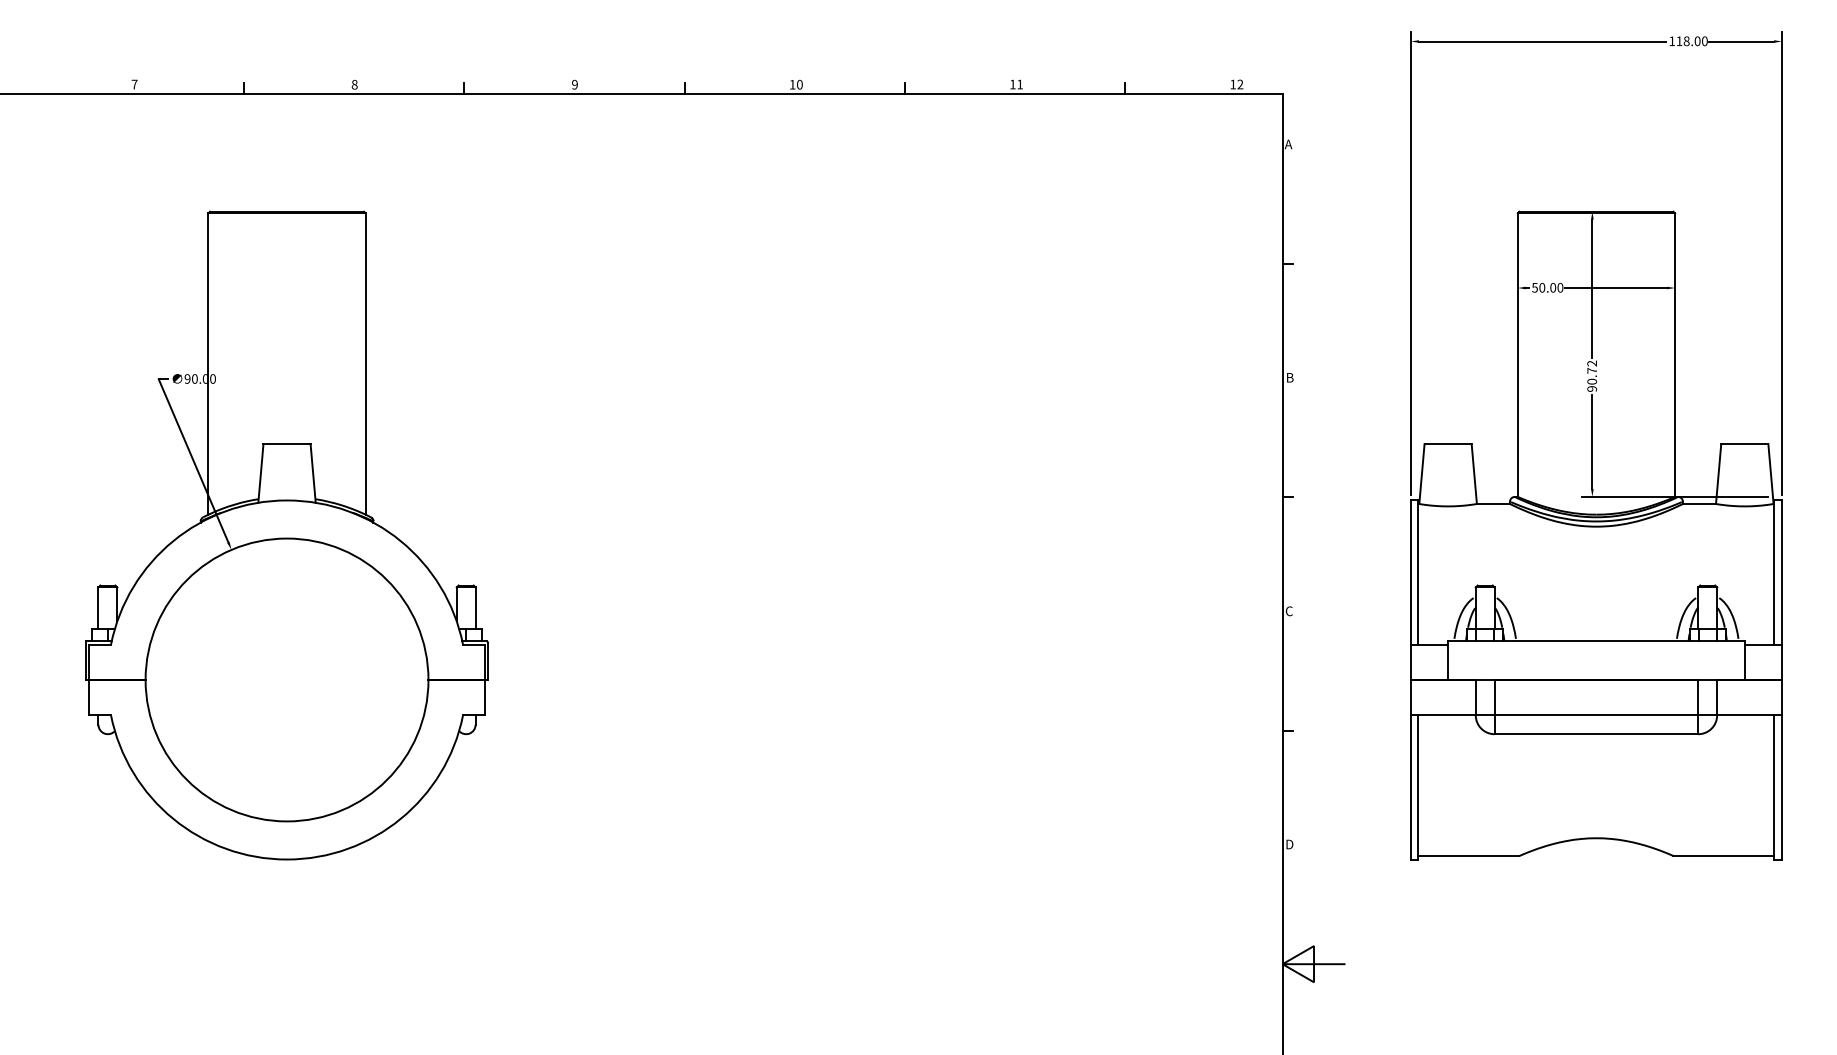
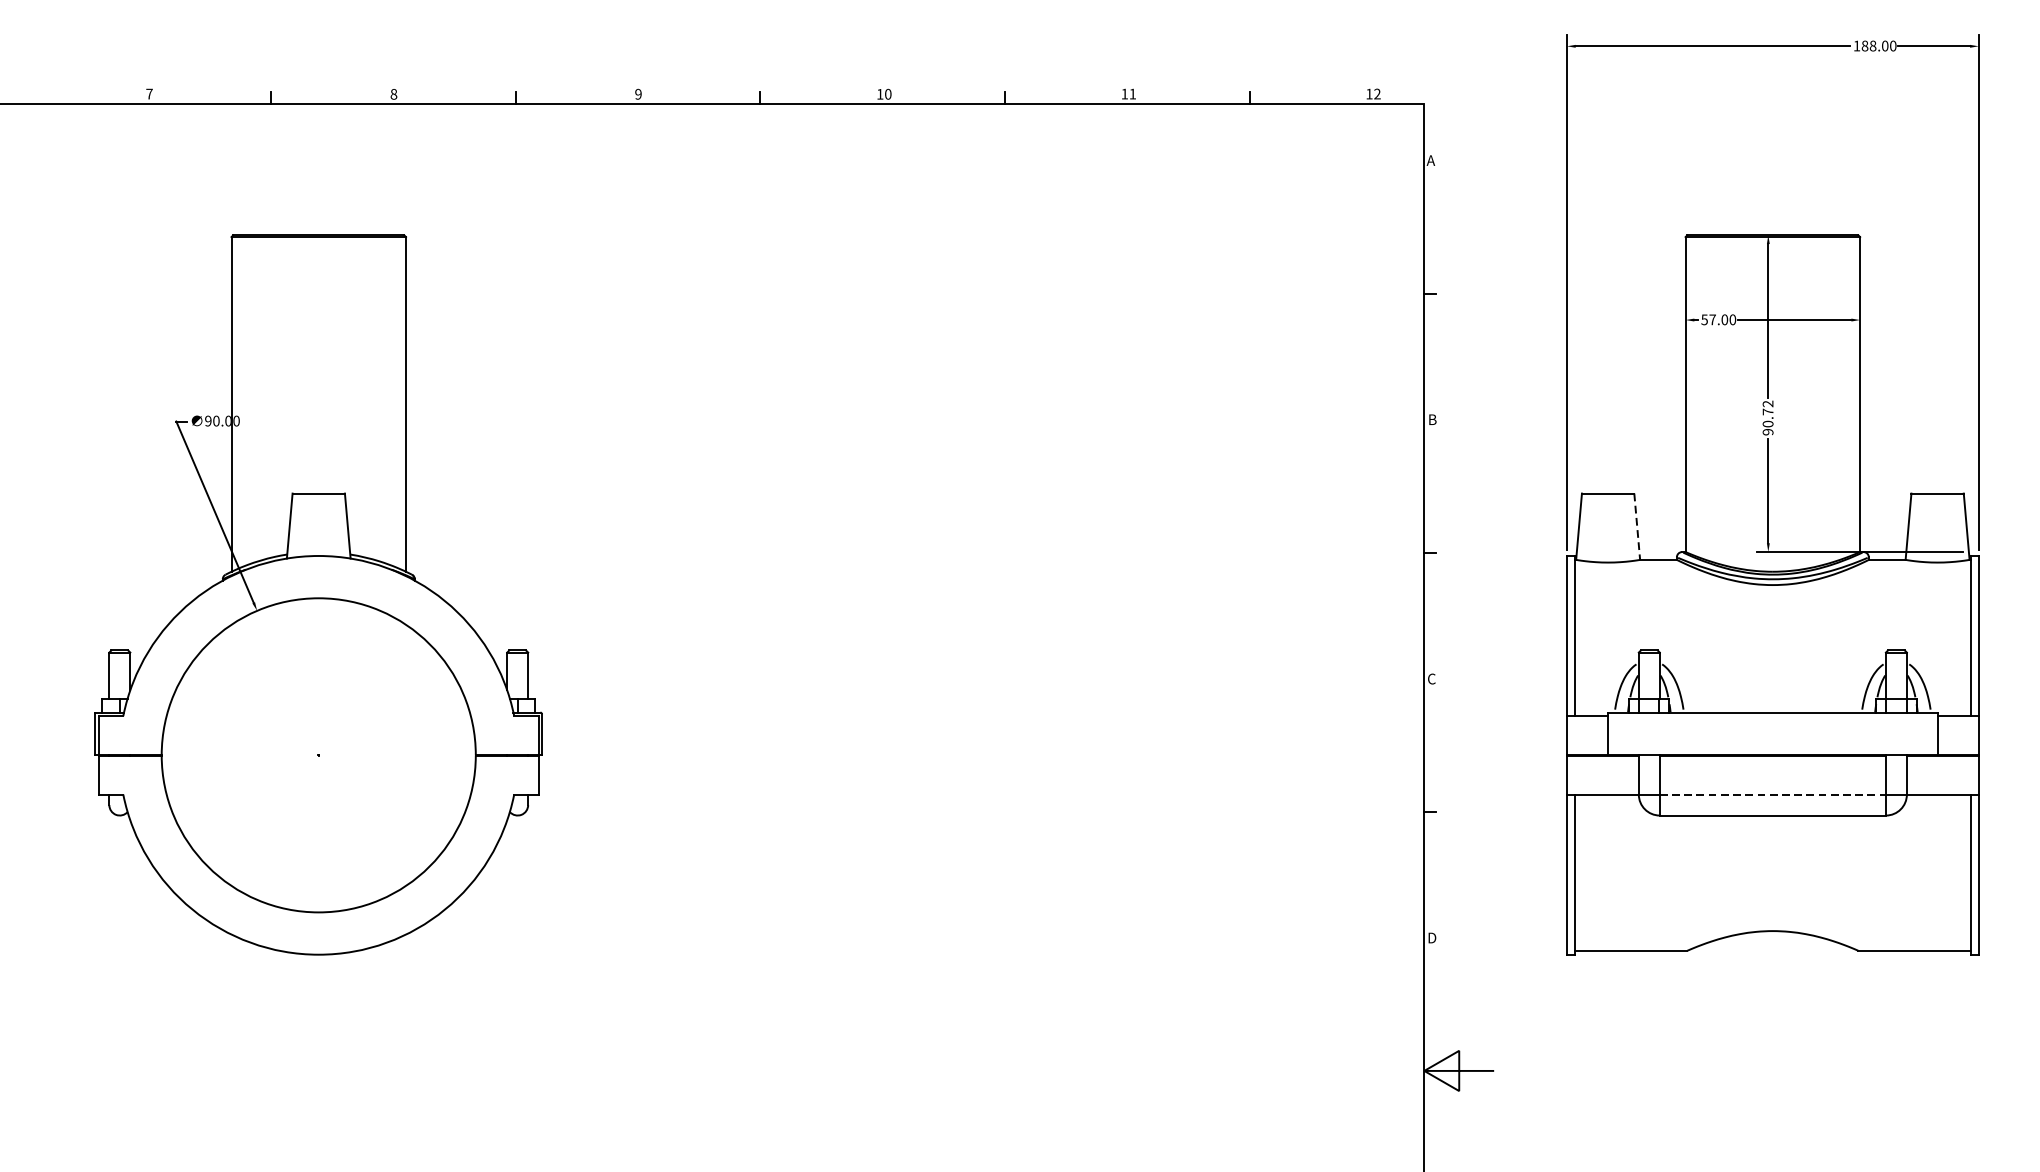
text: (1679, 41) -> (1865, 46), 118.00 -> 188.00
text: (1542, 287) -> (1712, 319), 50.00 -> 57.00
line: (1474, 474) -> (1637, 527), solid -> dashed
line: (1596, 715) -> (1772, 794), solid -> dashed

